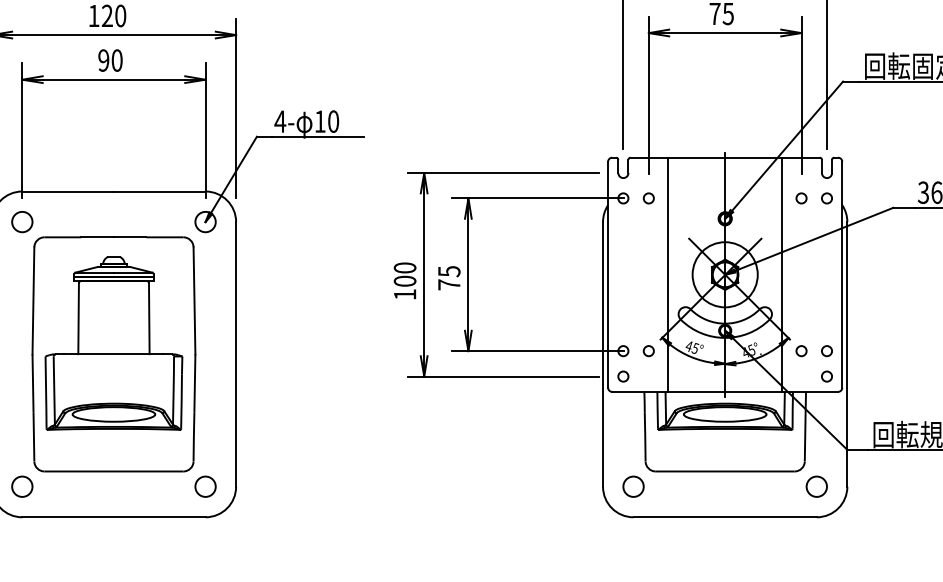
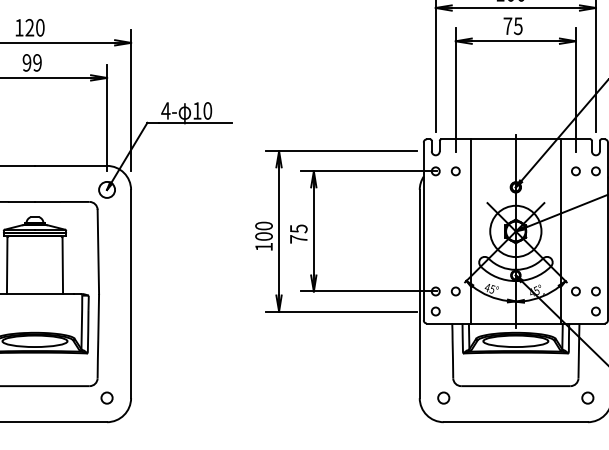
text: (116, 60) -> (36, 62), 90 -> 99
circle: (205, 486) -> (107, 397), size x0.7
circle: (633, 486) -> (443, 397), size x0.7
circle: (816, 486) -> (587, 397), size x0.7

